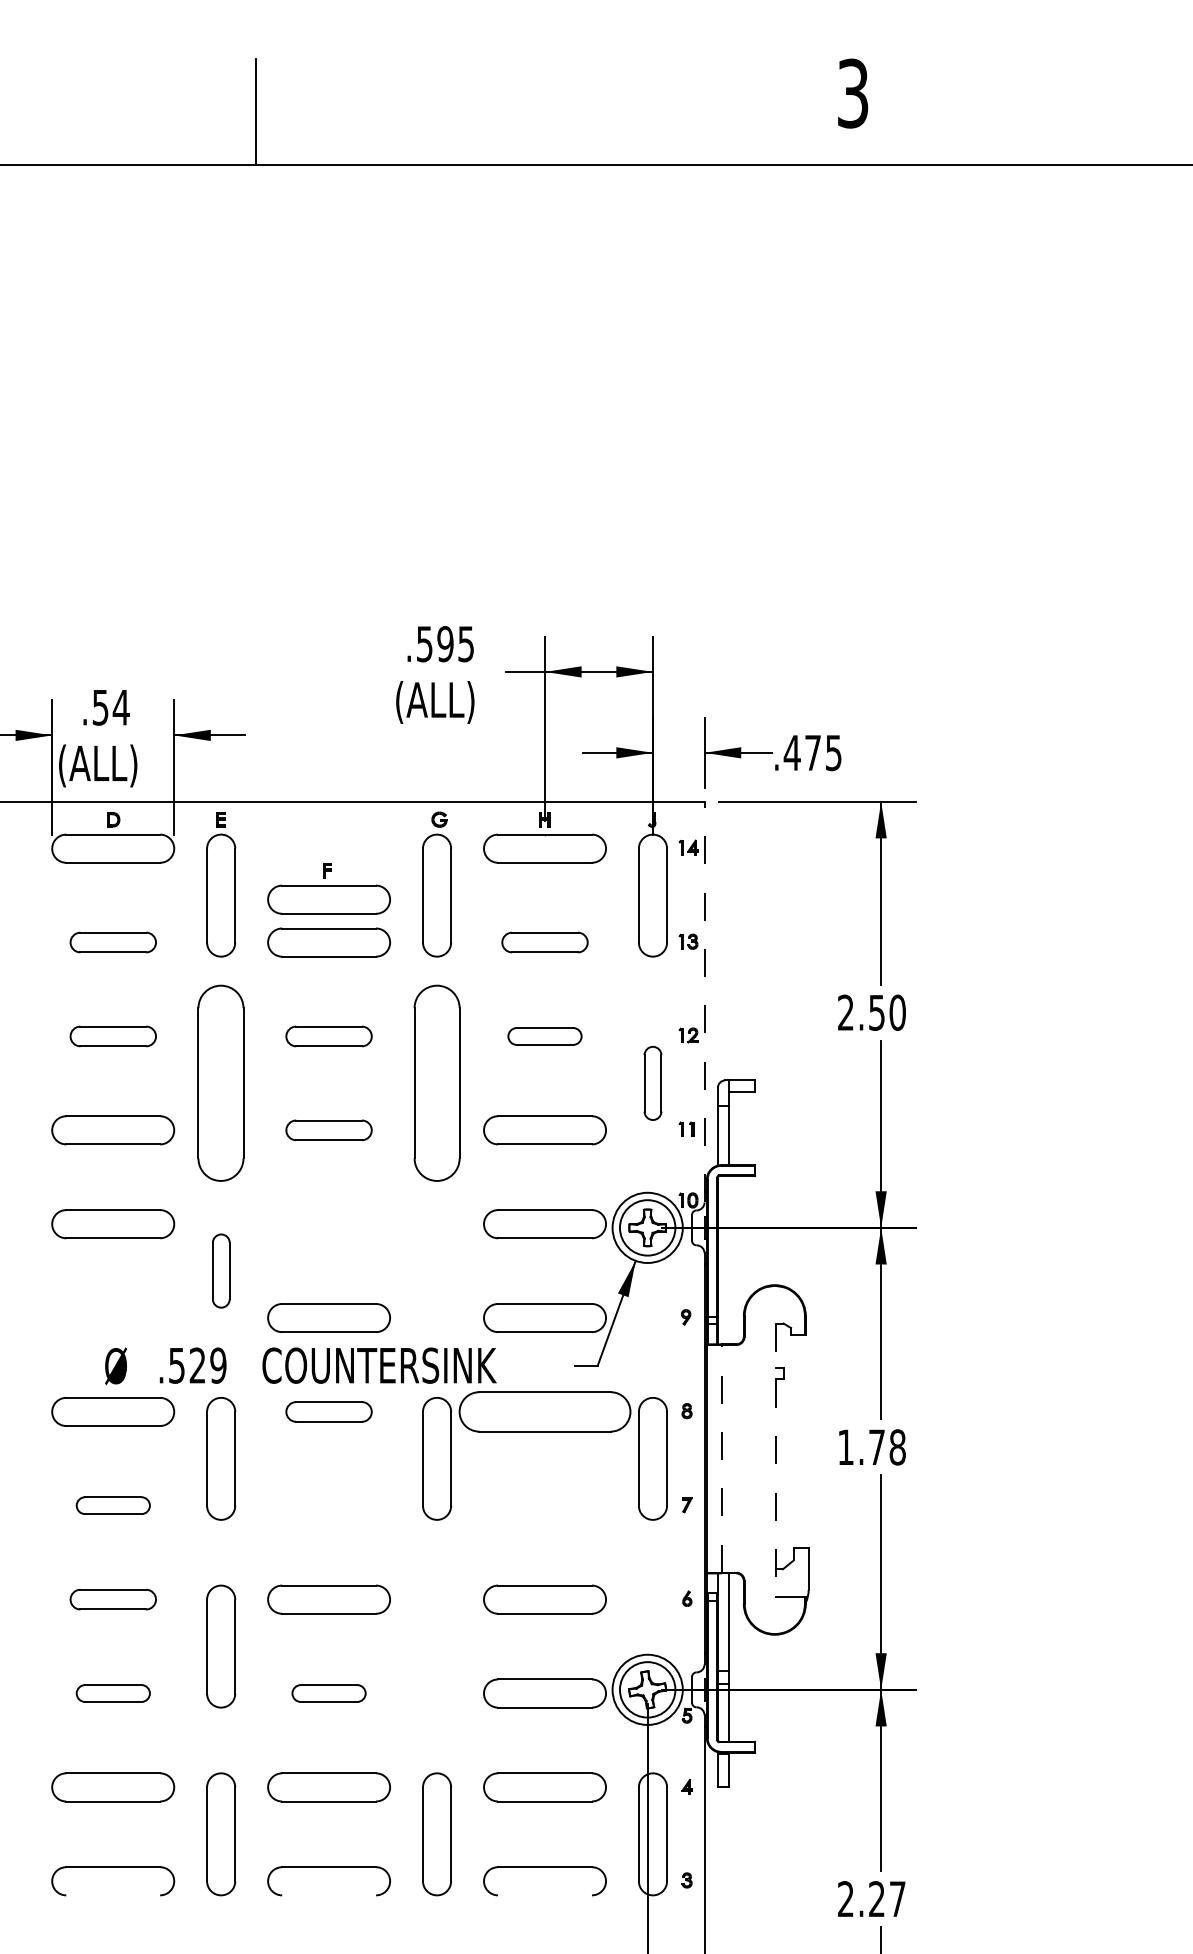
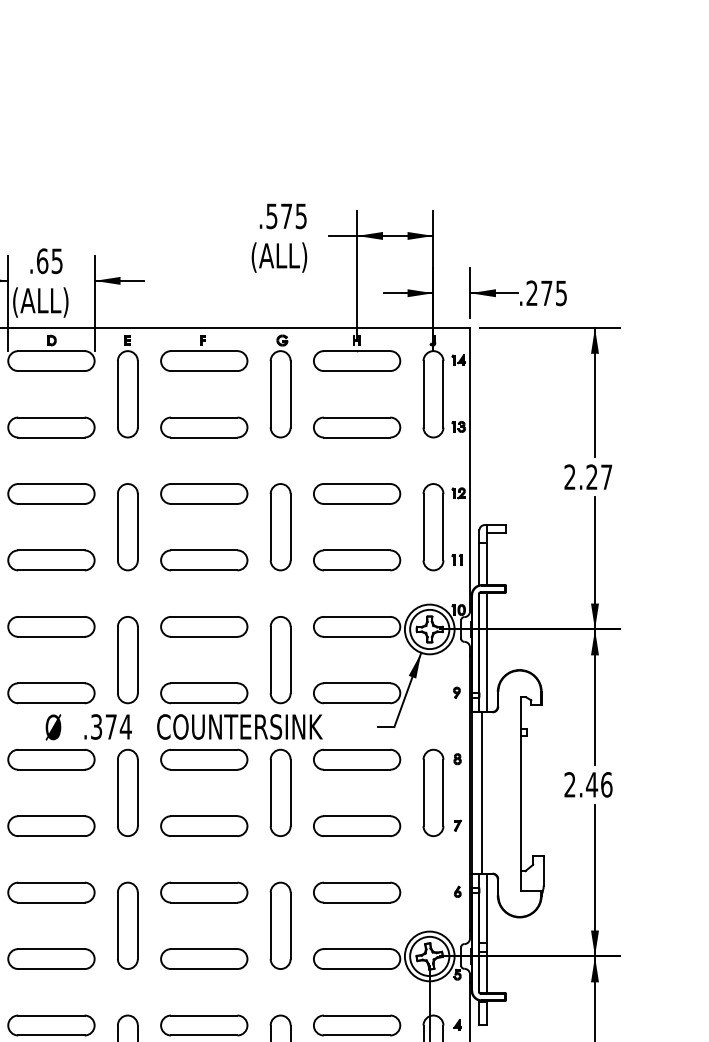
text: (445, 644) -> (286, 216), .595 -> .575
text: (110, 707) -> (49, 261), .54 -> .65
text: (791, 752) -> (531, 292), .475 -> .275
part: (328, 888) -> (203, 353), moved
part: (113, 942) -> (51, 427), size x1.43
part: (544, 942) -> (356, 427), size x1.43
line: (704, 1001) -> (469, 469), dashed -> solid
text: (887, 1012) -> (599, 477), 2.50 -> 2.27
part: (113, 1036) -> (51, 494), size x1.43
part: (328, 1036) -> (203, 494), size x1.43
part: (544, 1036) -> (356, 494), size x1.67
part: (221, 1083) -> (128, 527), size x0.62
part: (436, 1083) -> (280, 527), size x0.62
part: (652, 1083) -> (433, 527), size x1.67
part: (328, 1130) -> (203, 560), size x1.43
part: (328, 1224) -> (203, 627), added
line: (729, 1260) -> (487, 652), added
part: (221, 1270) -> (128, 659), size x1.67
part: (436, 1270) -> (280, 659), added
part: (113, 1317) -> (51, 692), added
text: (197, 1365) -> (111, 726), .529 -> .374
part: (328, 1411) -> (203, 759), size x1.43
part: (544, 1411) -> (356, 759), size x0.71
text: (872, 1447) -> (588, 784), 1.78 -> 2.46
line: (721, 1458) -> (481, 792), dashed -> solid
line: (776, 1460) -> (520, 794), dashed -> solid
part: (113, 1505) -> (51, 825), size x1.67
part: (328, 1505) -> (203, 825), added
part: (544, 1505) -> (356, 825), added
part: (113, 1599) -> (51, 892), size x1.43
part: (436, 1646) -> (280, 925), added
part: (113, 1693) -> (51, 959), size x1.67
part: (328, 1693) -> (203, 959), size x1.67

